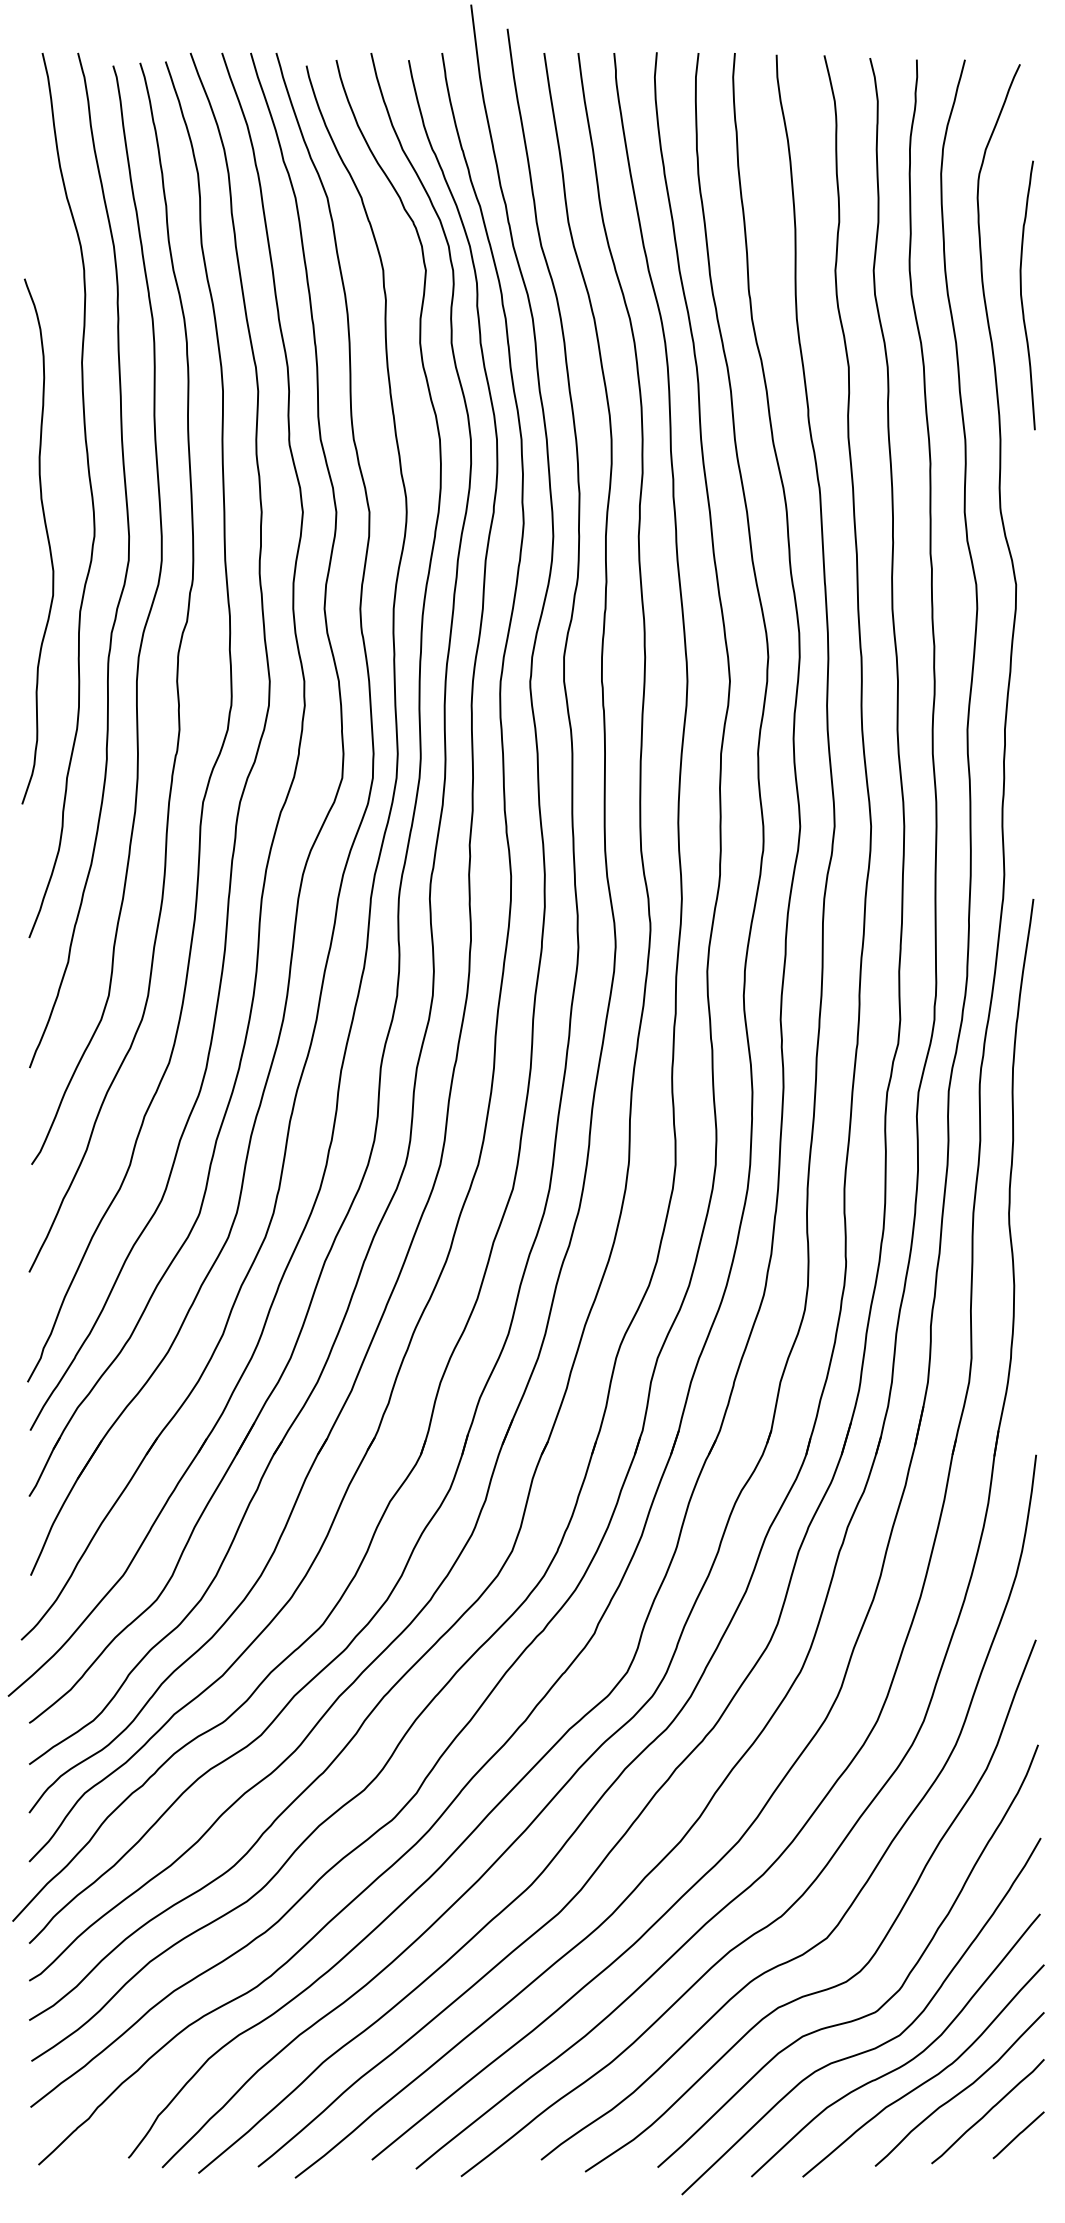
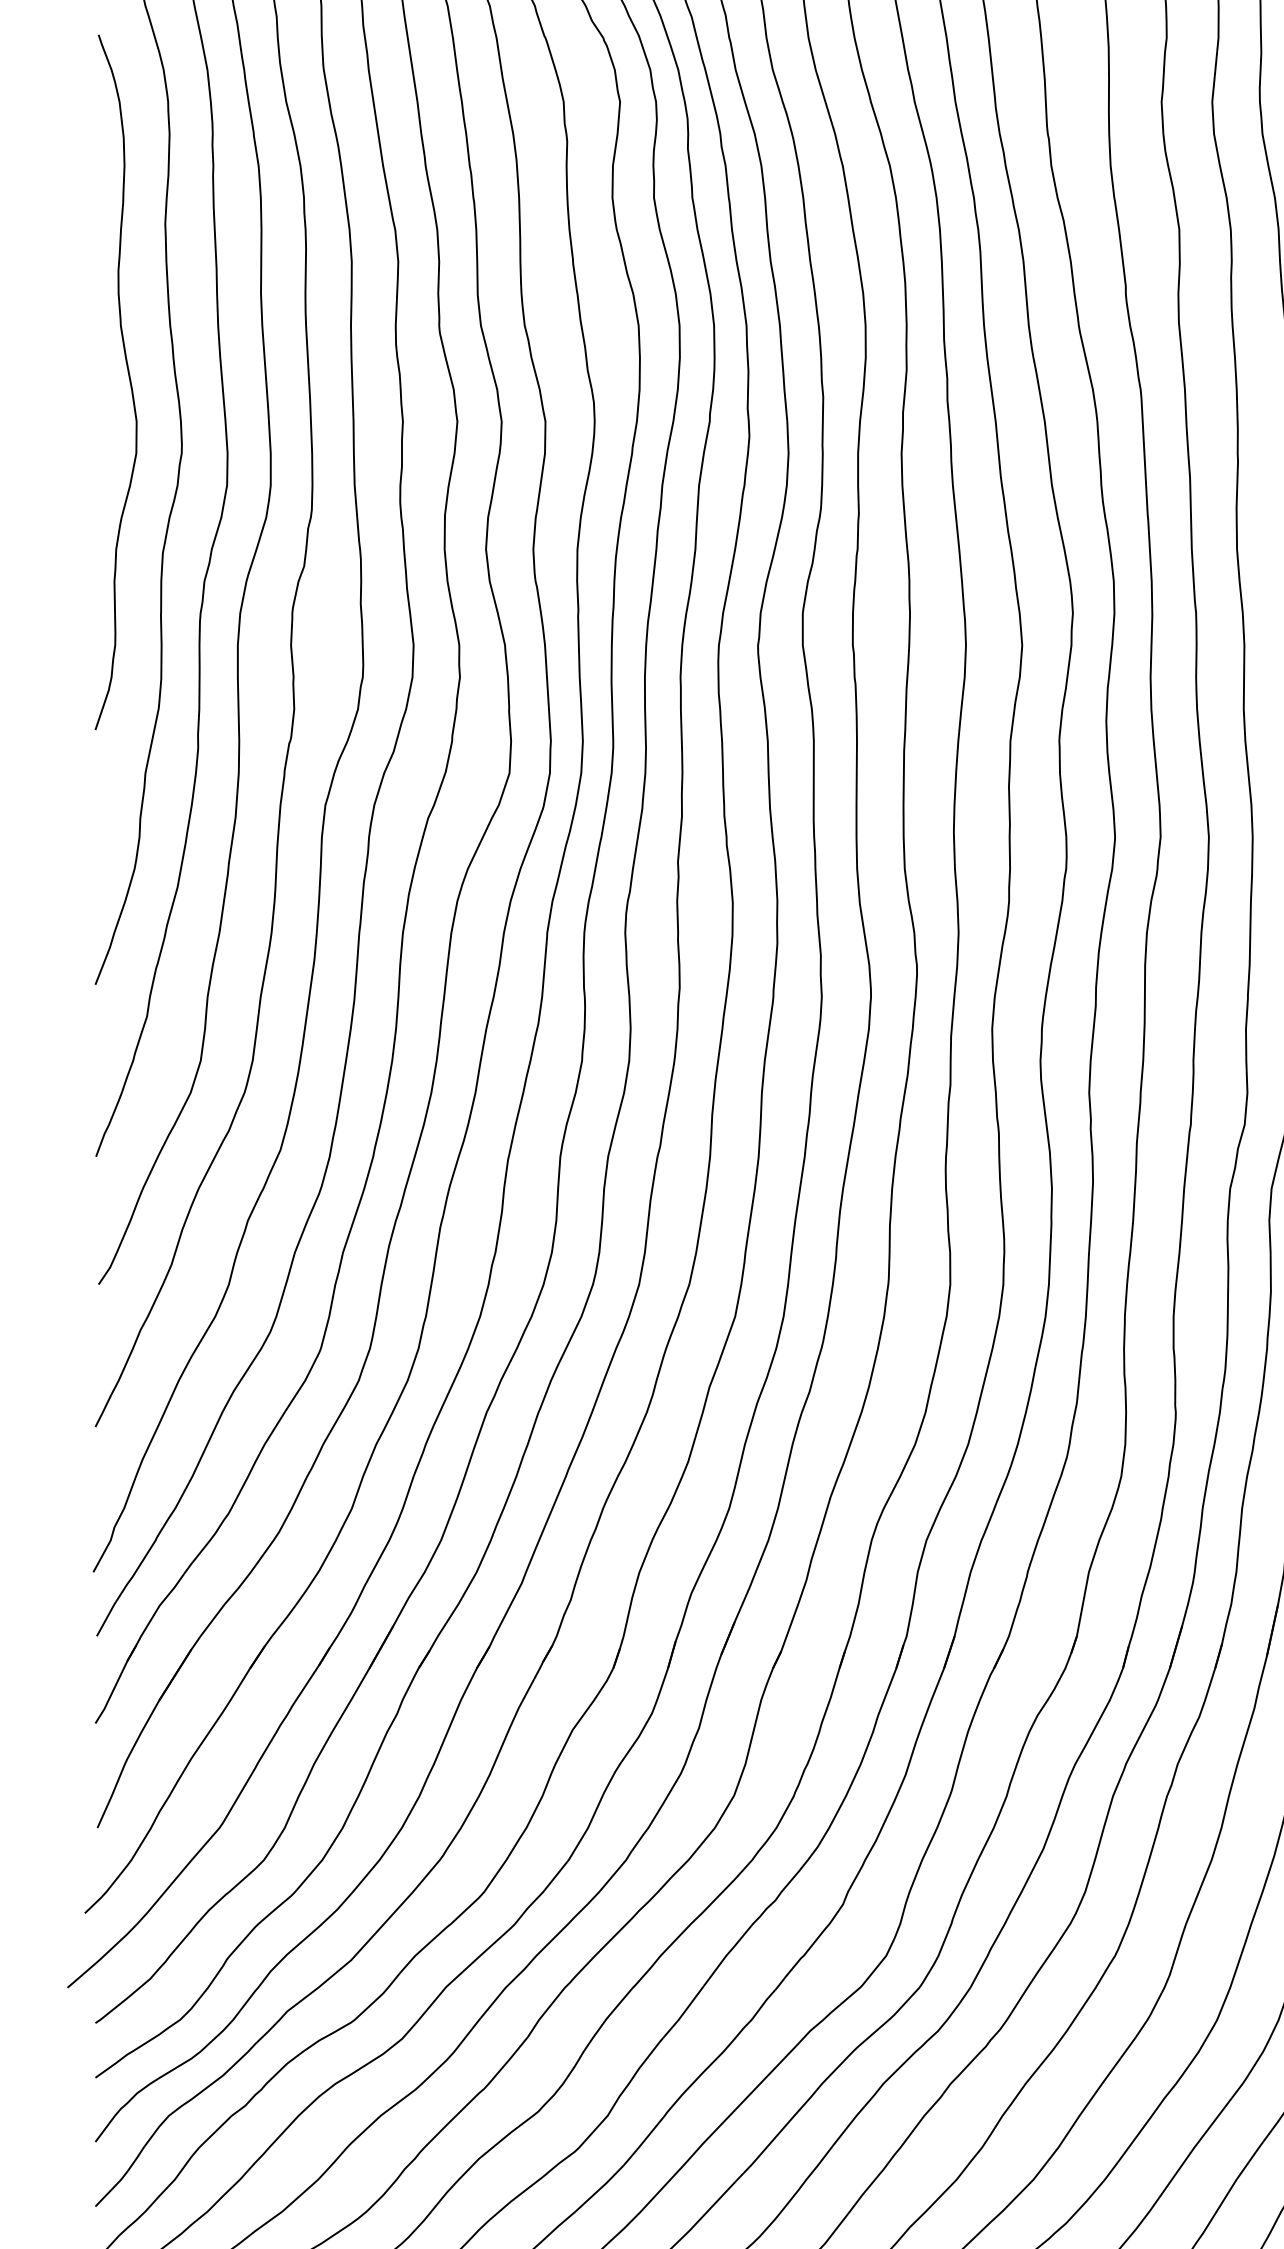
curve: (47, 541) -> (128, 382), moved

